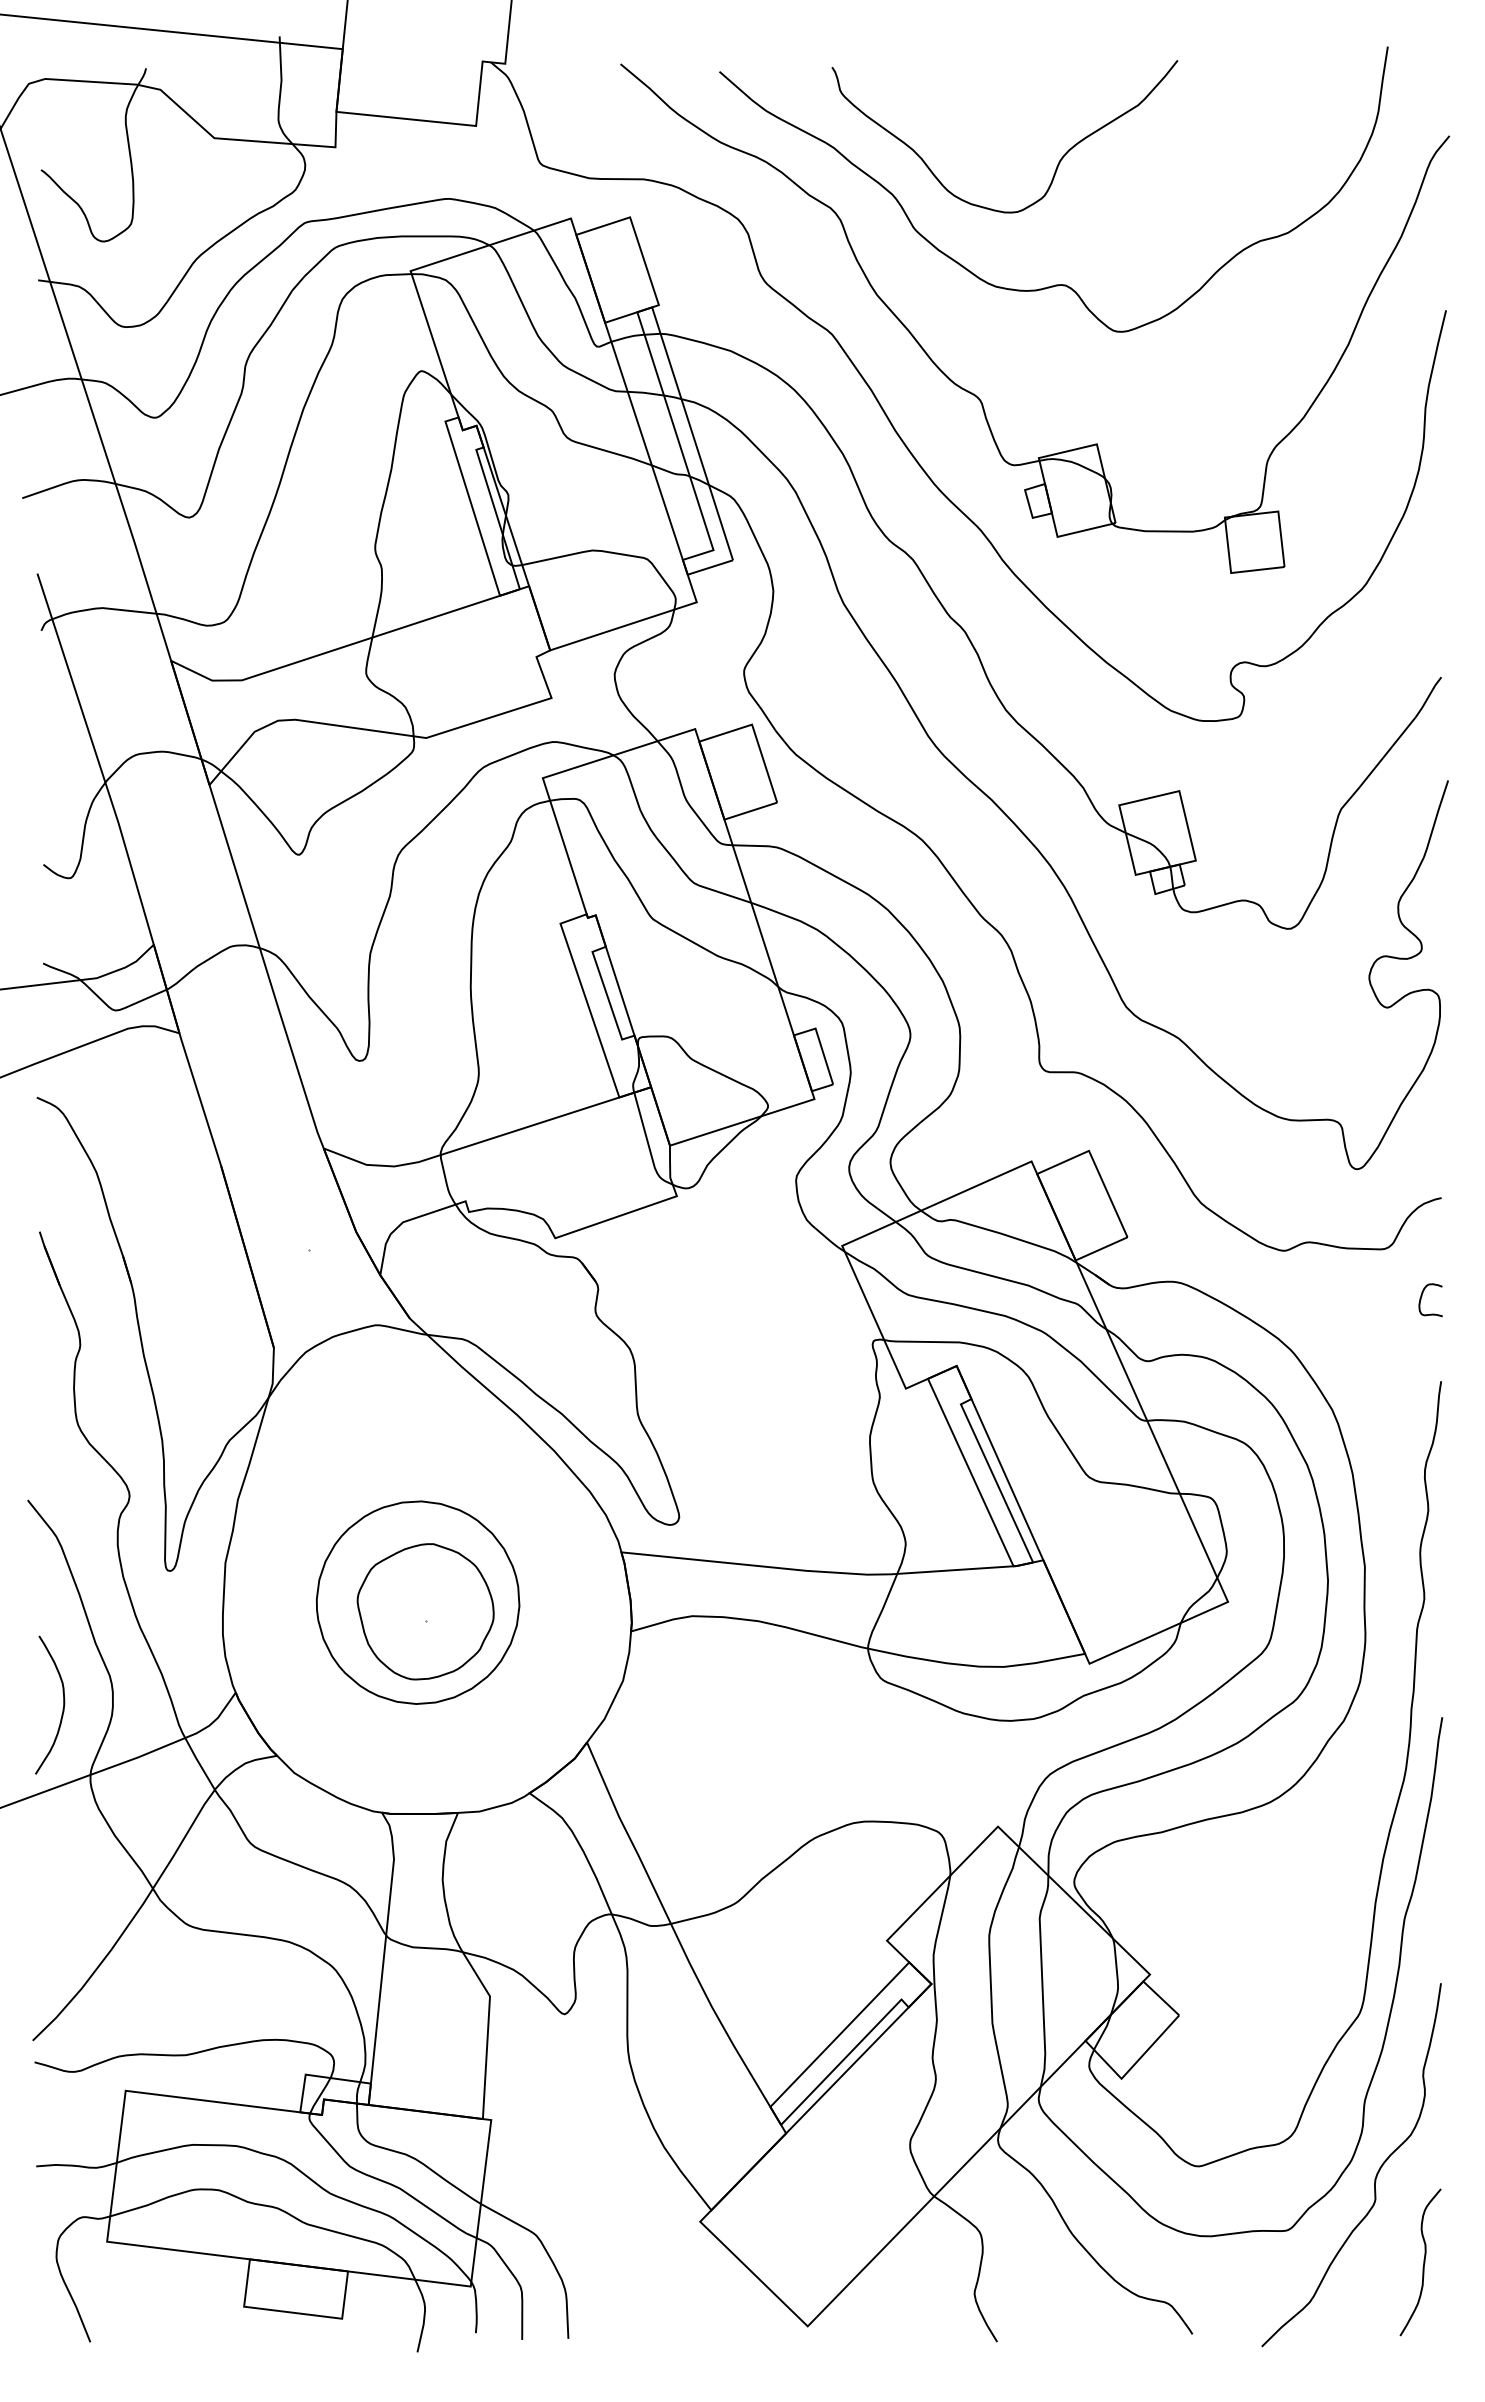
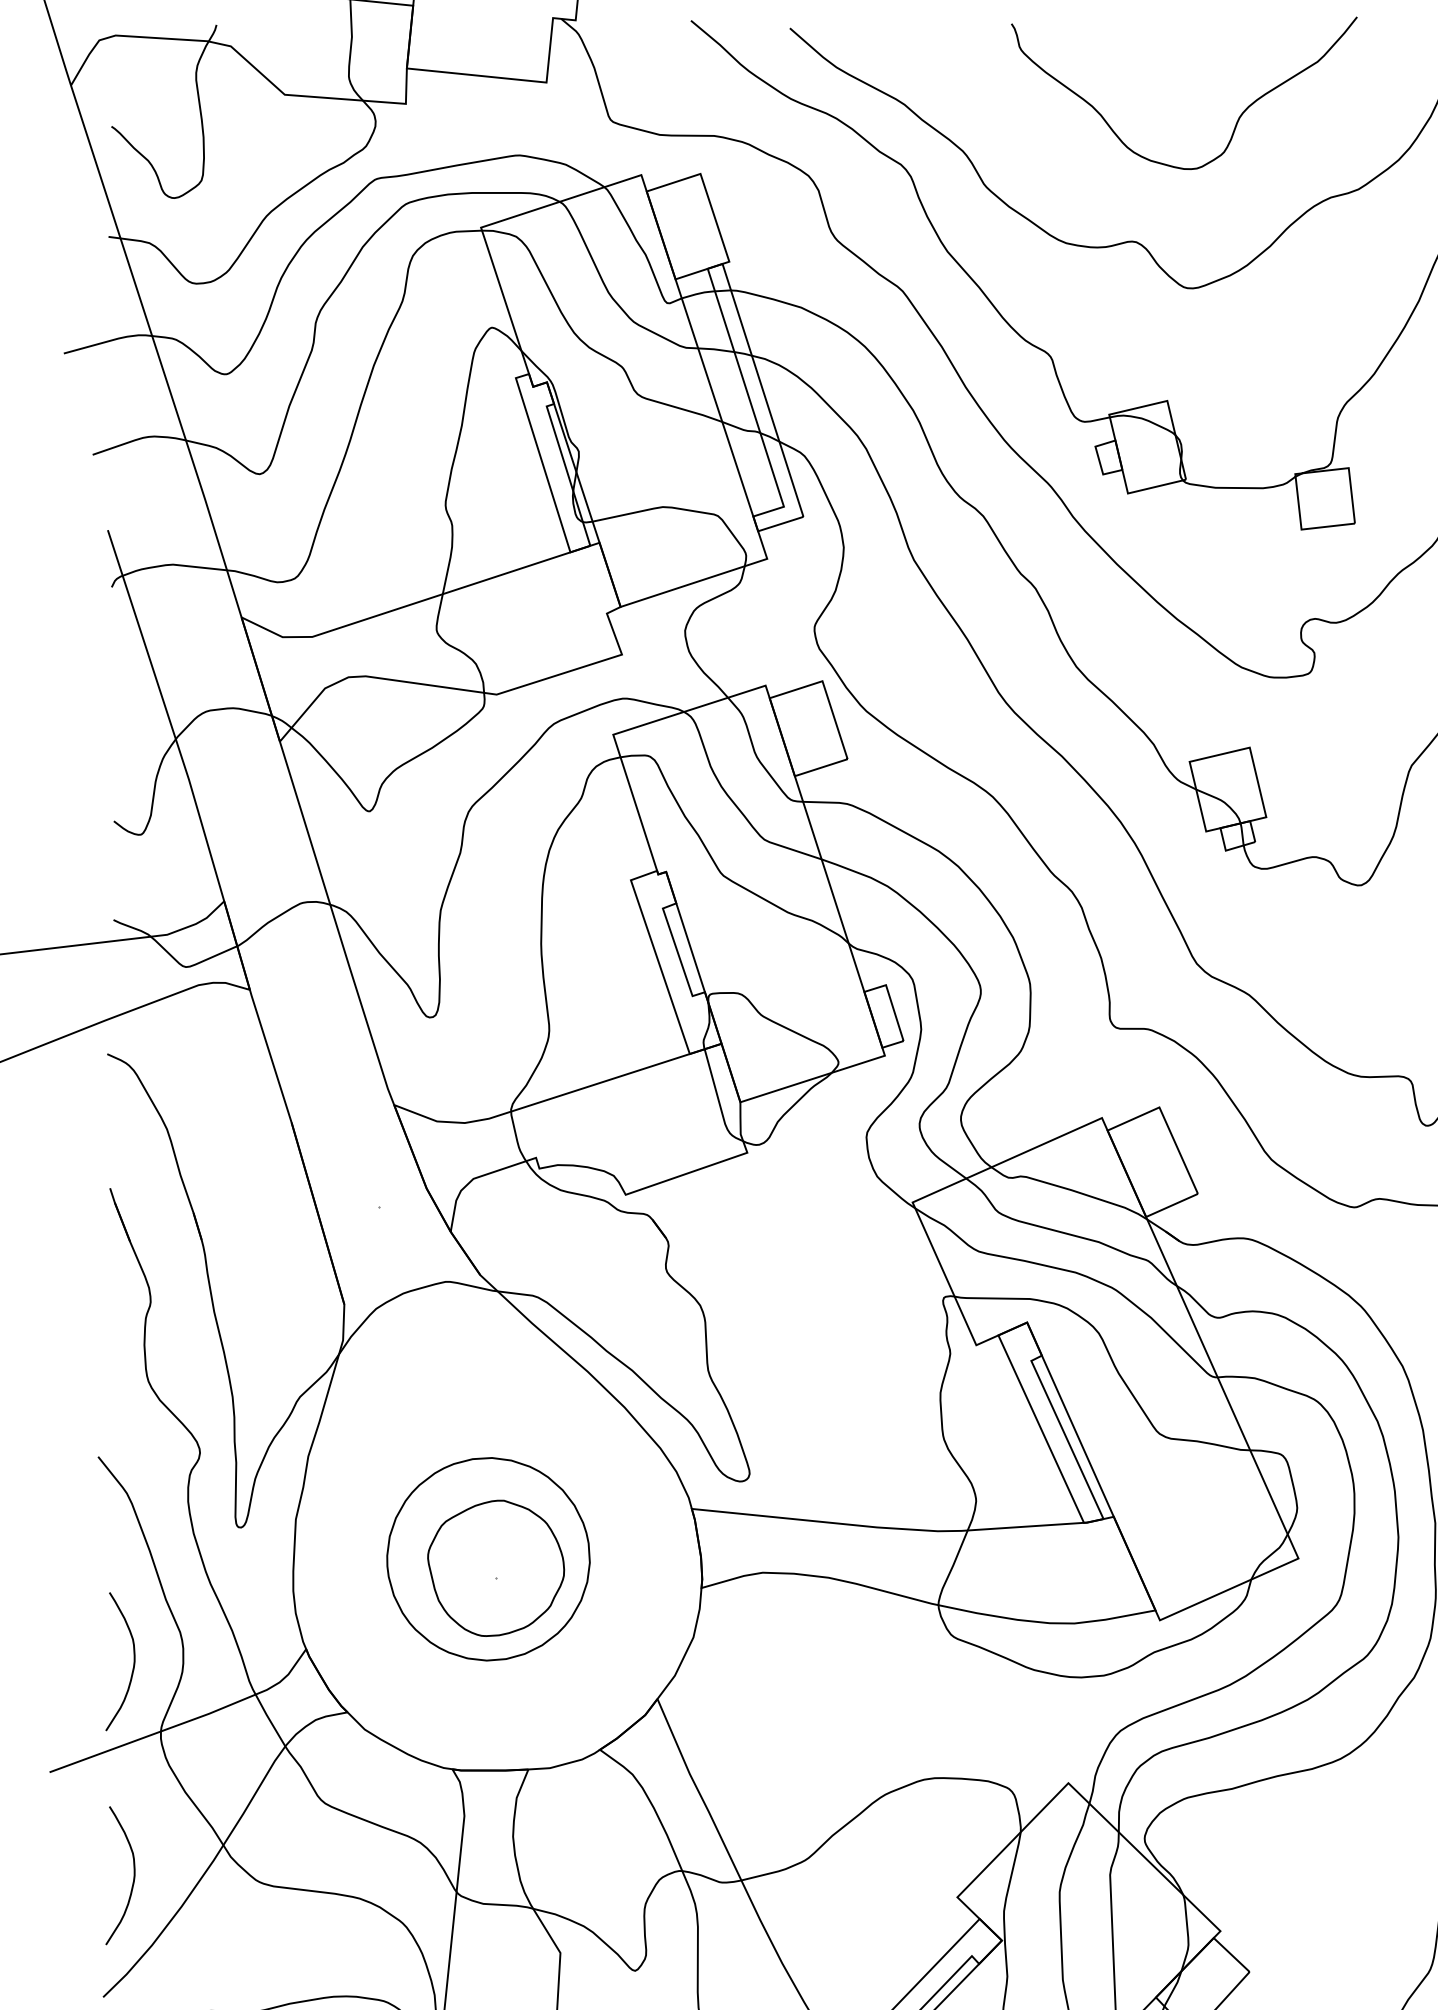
curve: (1058, 162) -> (1237, 119), moved
curve: (62, 1922) -> (132, 1879), added

